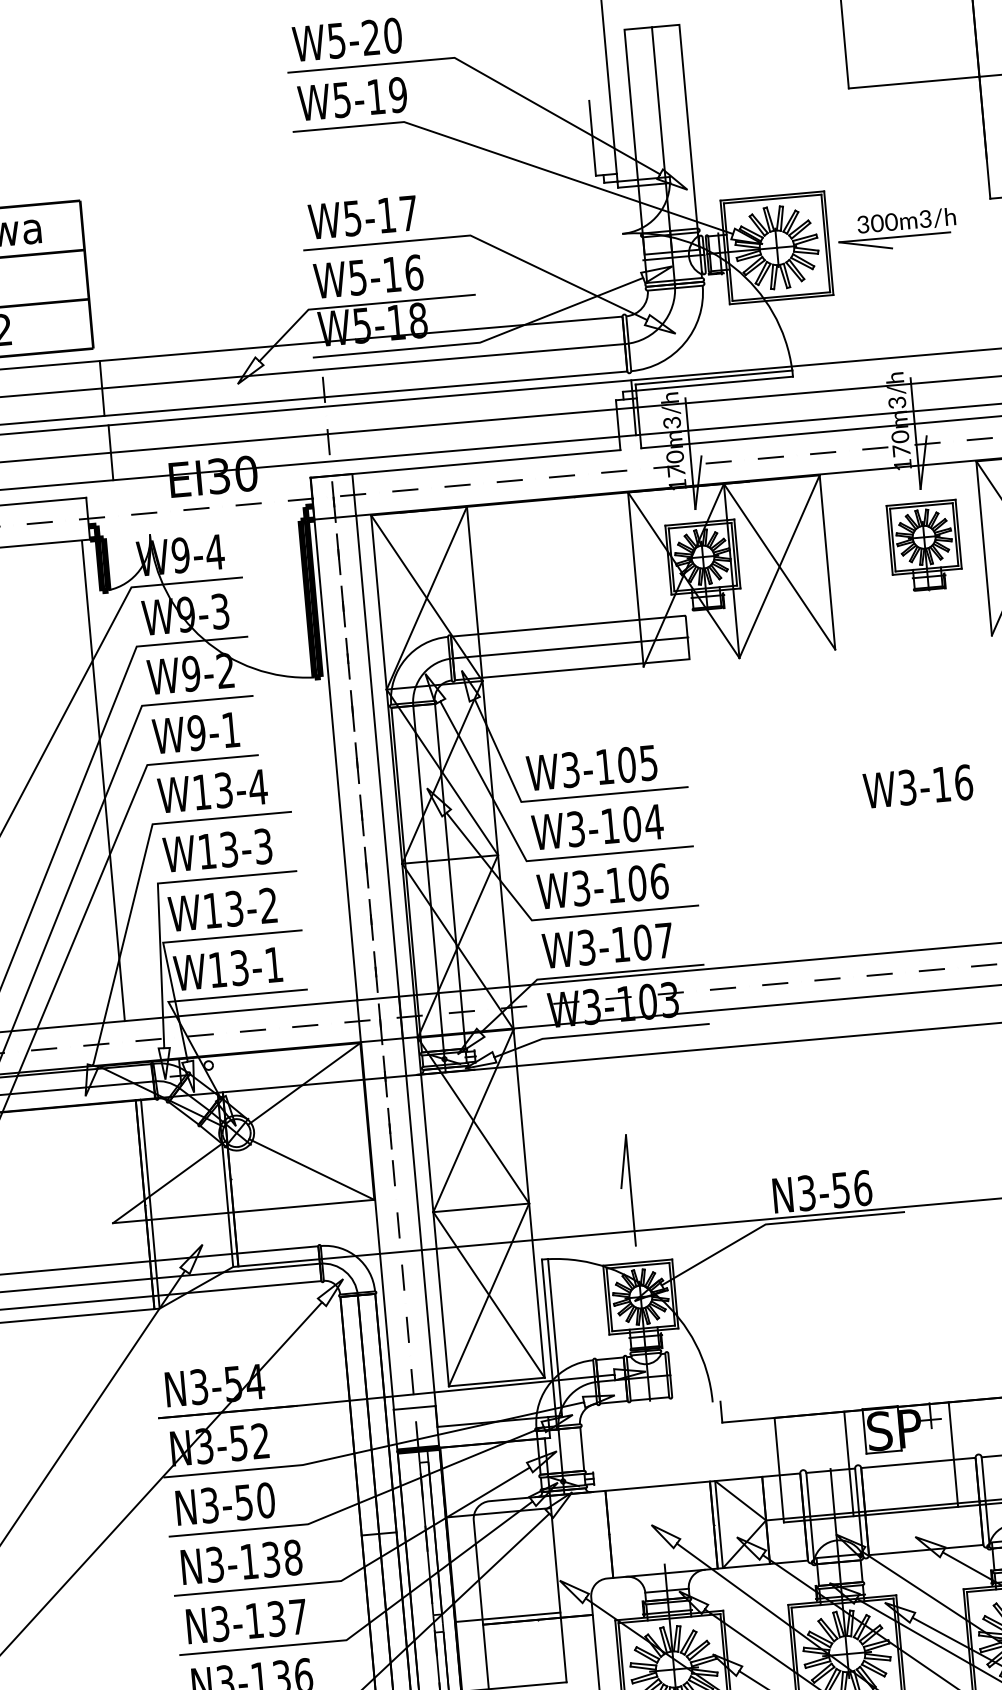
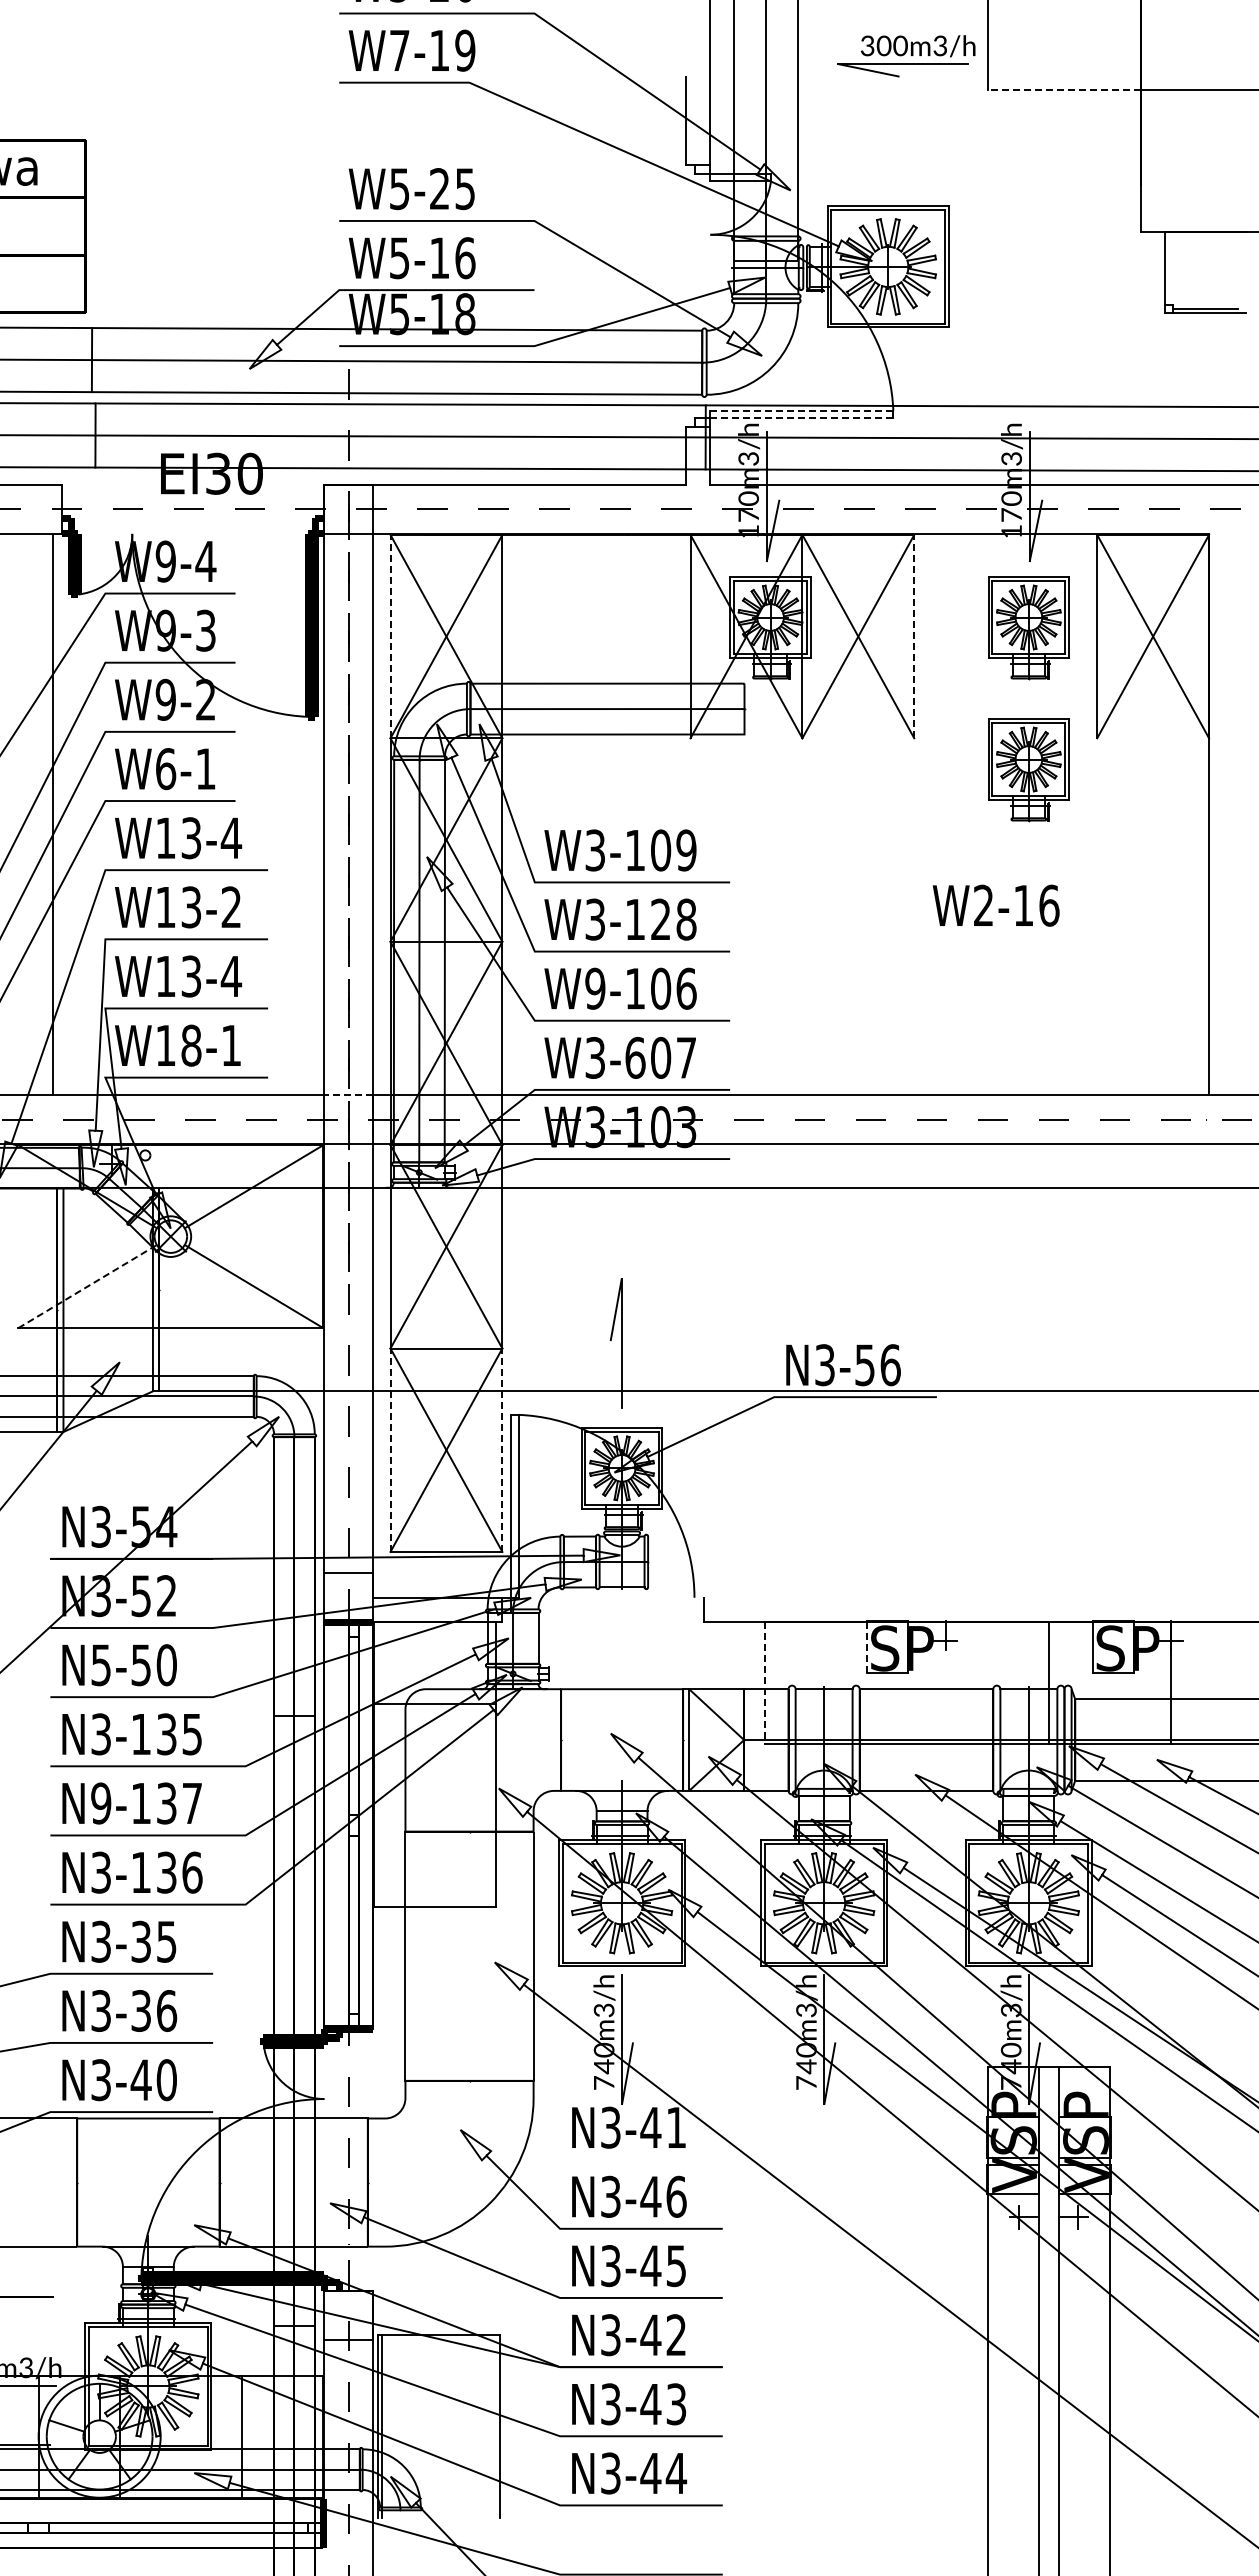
line: (913, 82) -> (1063, 89), solid -> dashed
text: (341, 99) -> (399, 50), W5-19 -> W7-19
text: (397, 214) -> (452, 189), W5-17 -> W5-25
part: (897, 230) -> (906, 56), moved
line: (713, 377) -> (801, 410), solid -> dashed
line: (714, 383) -> (801, 417), solid -> dashed
line: (827, 562) -> (914, 636), solid -> dashed
line: (378, 602) -> (390, 636), solid -> dashed
part: (935, 668) -> (1028, 770), added
text: (196, 733) -> (165, 769), W9-1 -> W6-1
text: (648, 763) -> (686, 850), W3-105 -> W3-109
text: (907, 787) -> (983, 905), W3-16 -> W2-16
text: (643, 823) -> (674, 919), W3-104 -> W3-128
text: (263, 846) -> (231, 907), W13-3 -> W13-2
text: (581, 888) -> (595, 988), W3-106 -> W9-106
text: (268, 904) -> (231, 975), W13-2 -> W13-4
text: (620, 944) -> (635, 1057), W3-107 -> W3-607
text: (239, 967) -> (191, 1045), W13-1 -> W18-1
line: (378, 998) -> (348, 1095), solid -> dashed
line: (169, 1182) -> (87, 1286), solid -> dashed
line: (537, 1290) -> (502, 1450), solid -> dashed
line: (441, 1299) -> (390, 1450), solid -> dashed
line: (864, 1431) -> (867, 1647), solid -> dashed
line: (953, 1454) -> (967, 1683), removed
line: (848, 1464) -> (845, 1683), removed
line: (779, 1470) -> (764, 1683), solid -> dashed
text: (210, 1504) -> (101, 1664), N3-50 -> N5-50
text: (293, 1557) -> (192, 1734), N3-138 -> N3-135
line: (508, 1617) -> (435, 1825), removed
text: (220, 1623) -> (101, 1803), N3-137 -> N9-137

